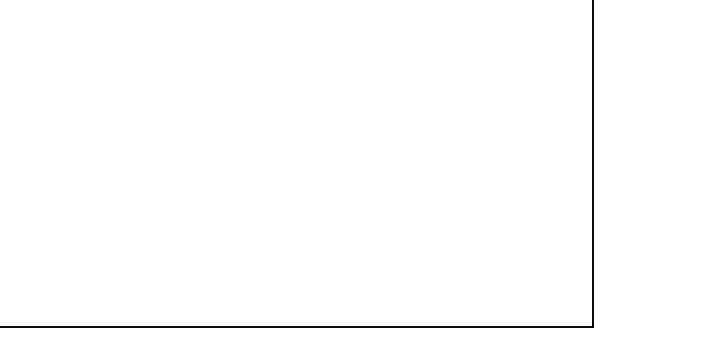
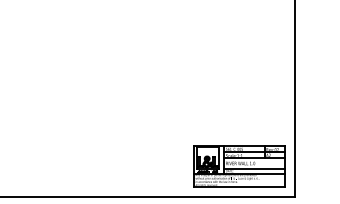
part: (473, 260) -> (239, 166), added

